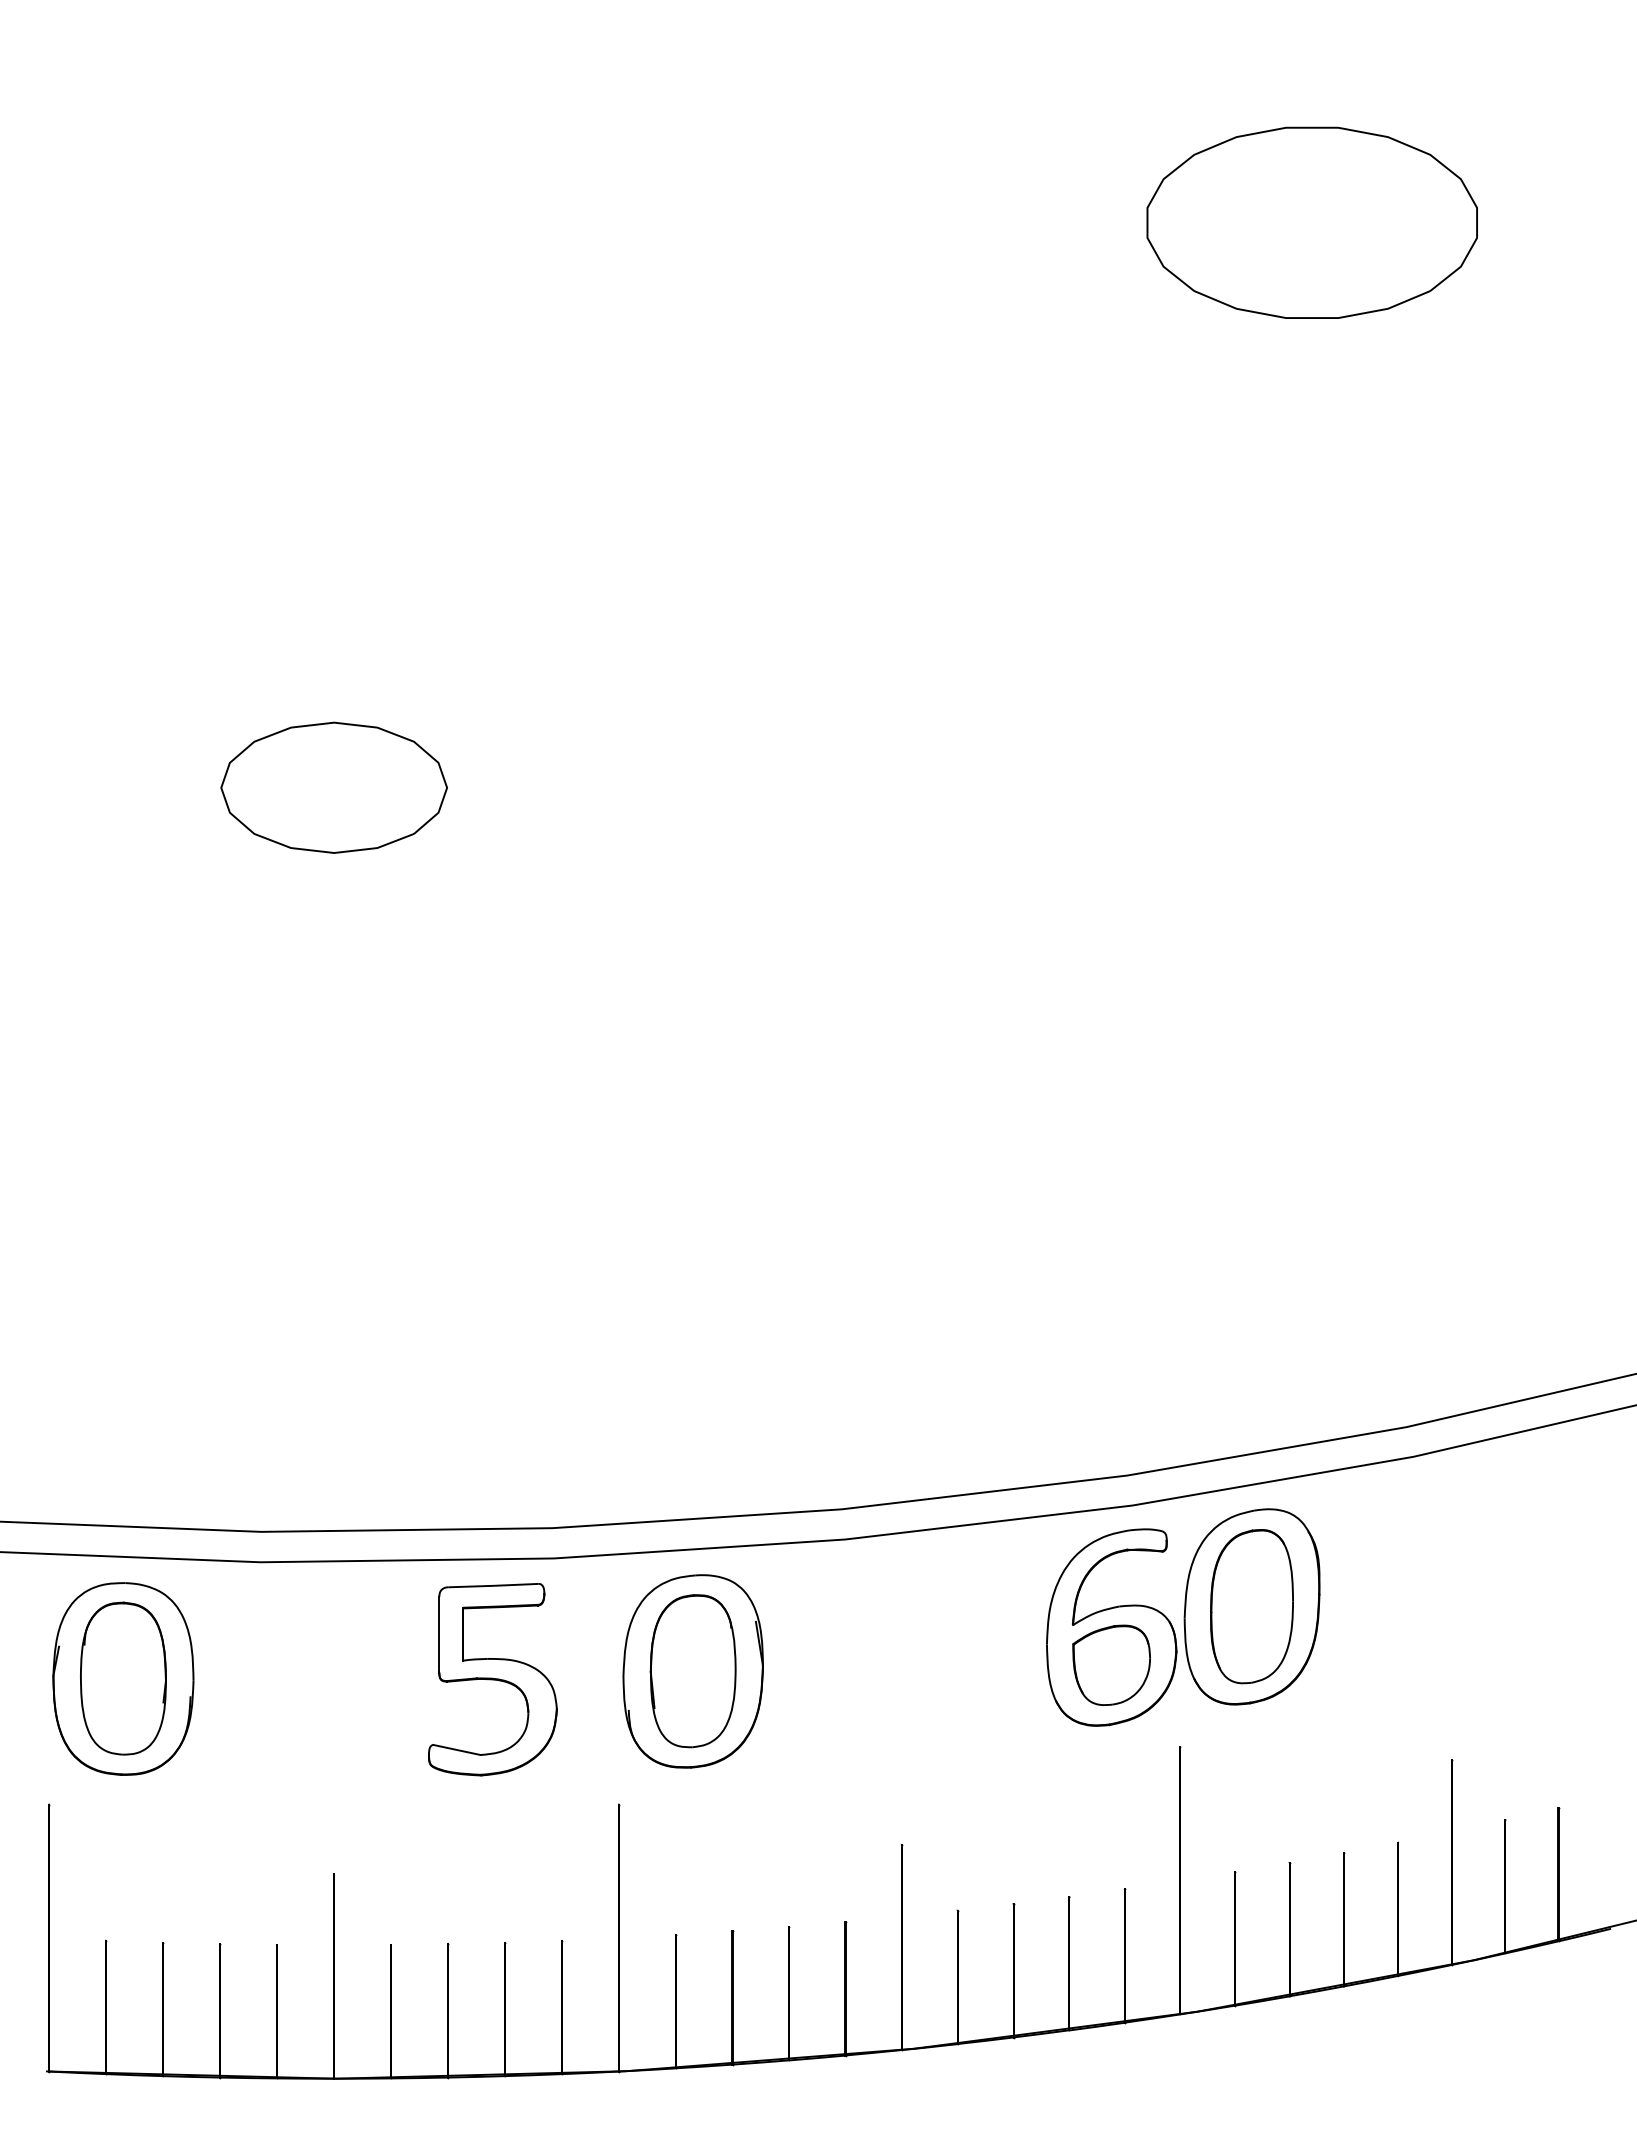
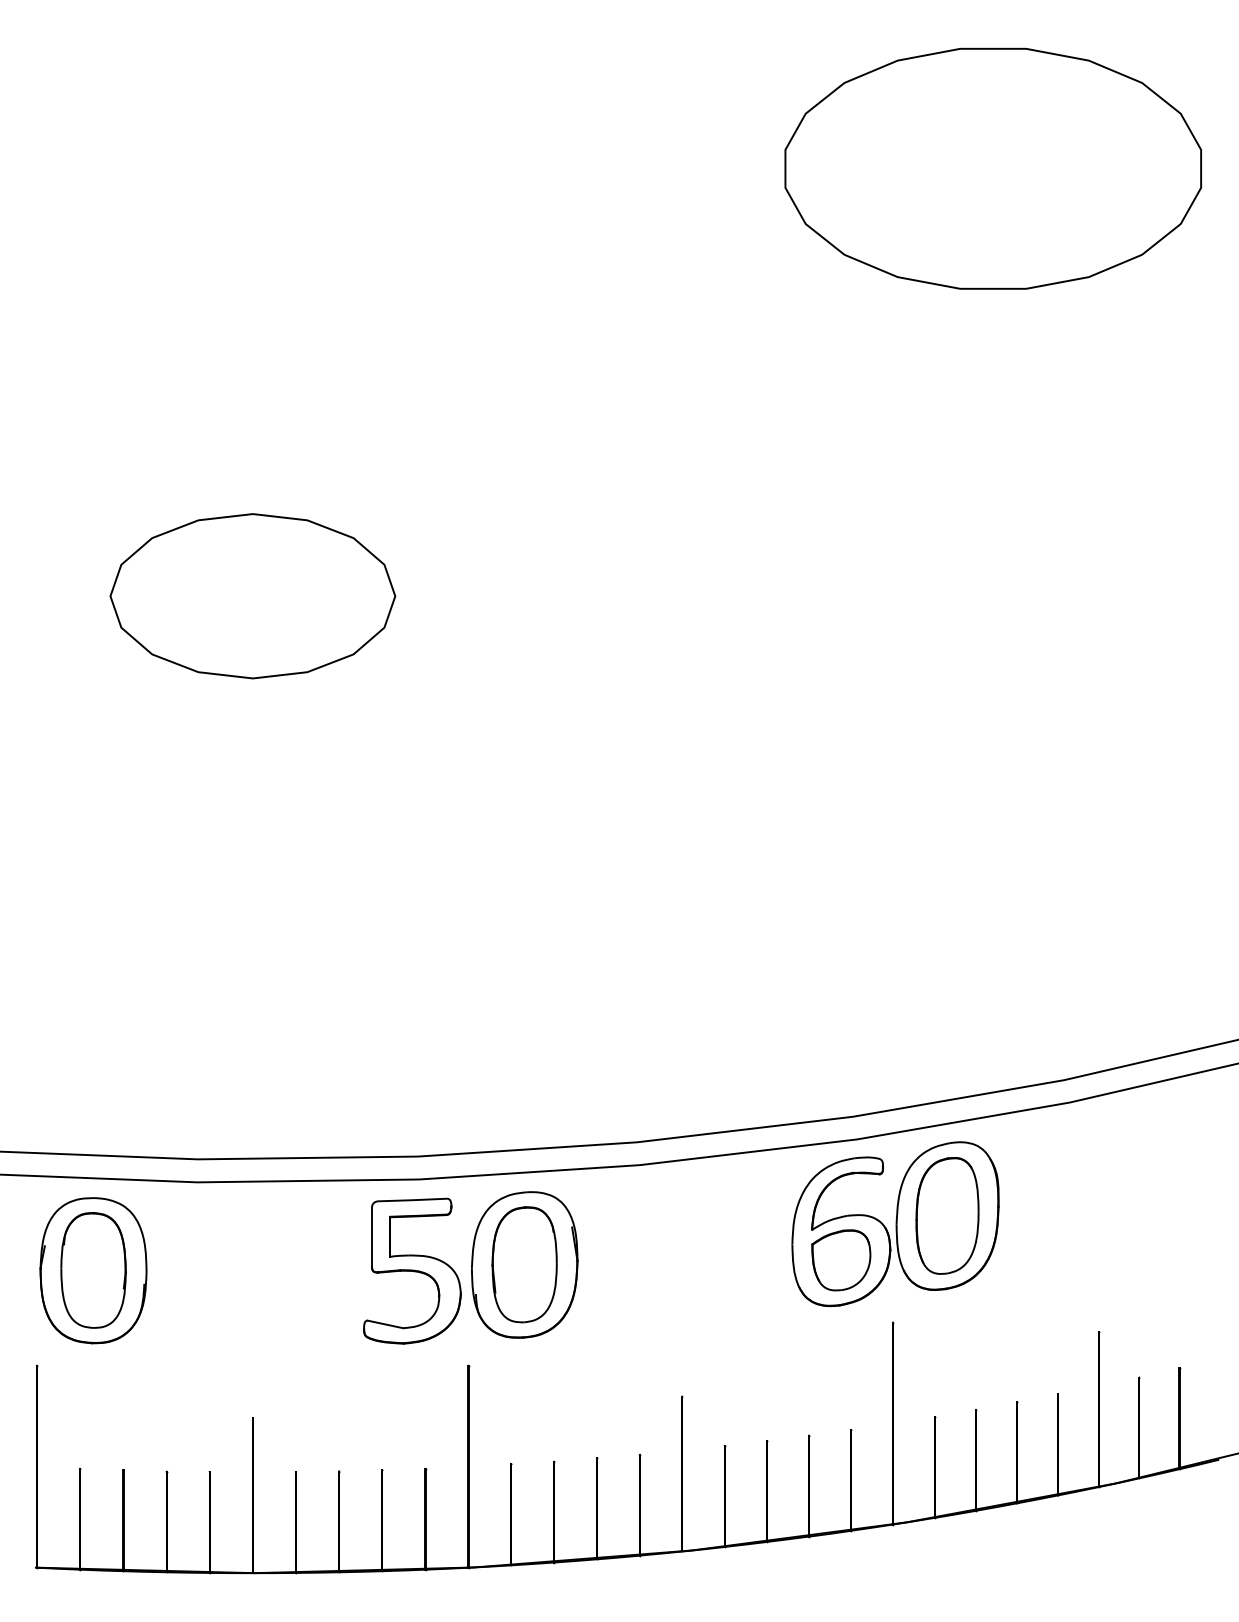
part: (1311, 222) -> (992, 168), size x1.67
part: (334, 787) -> (253, 596), size x1.67
part: (492, 1679) -> (412, 1271), moved

